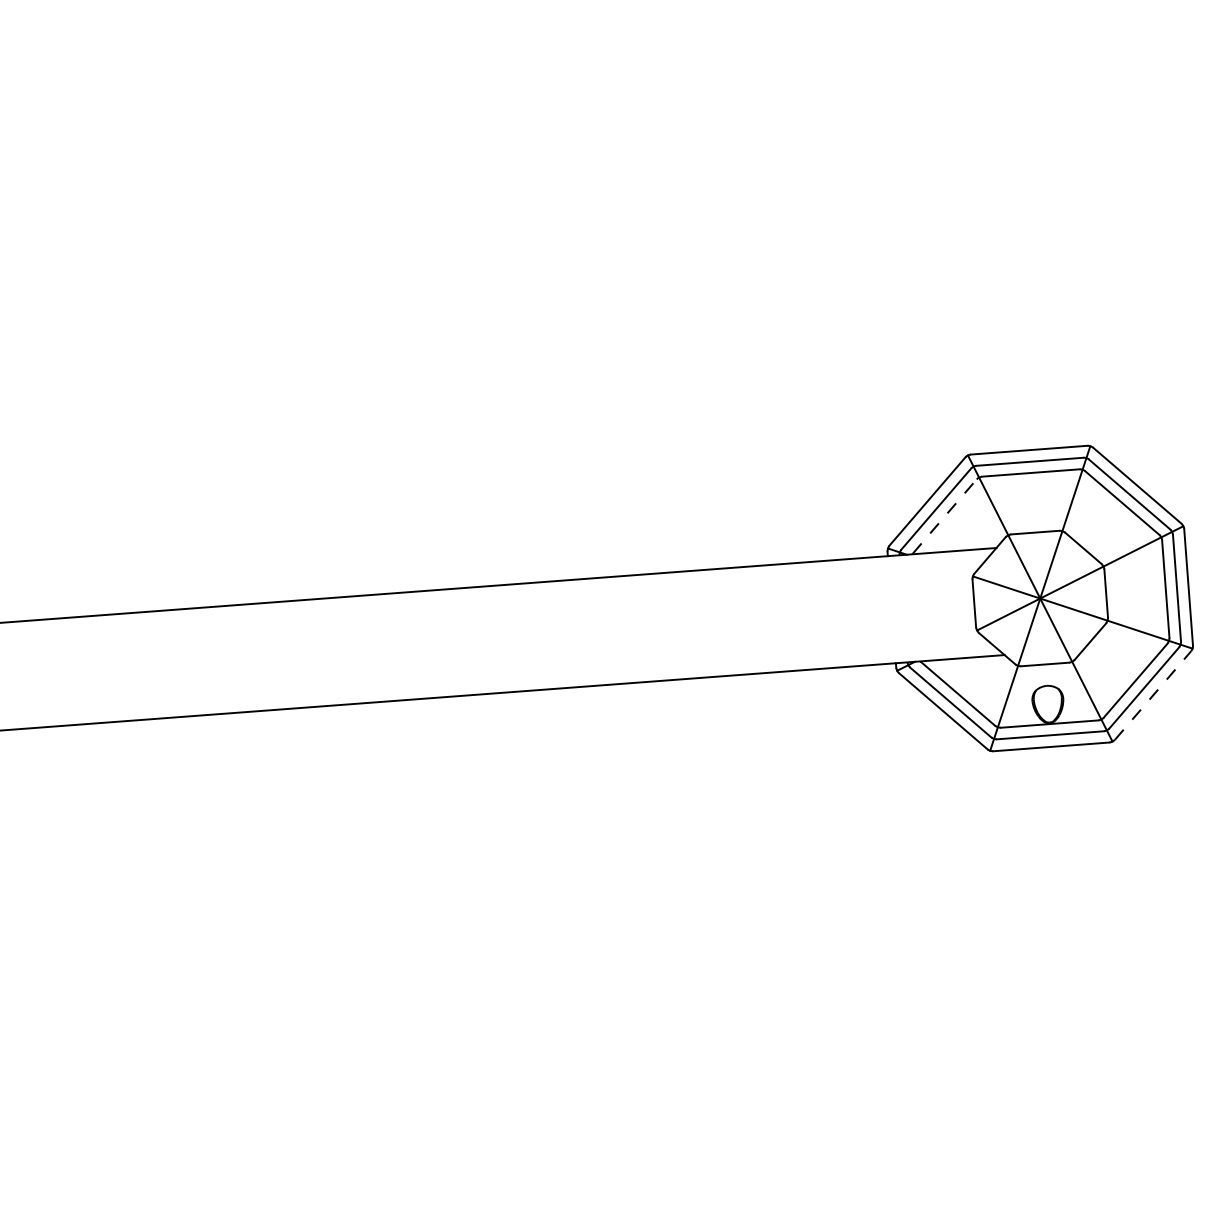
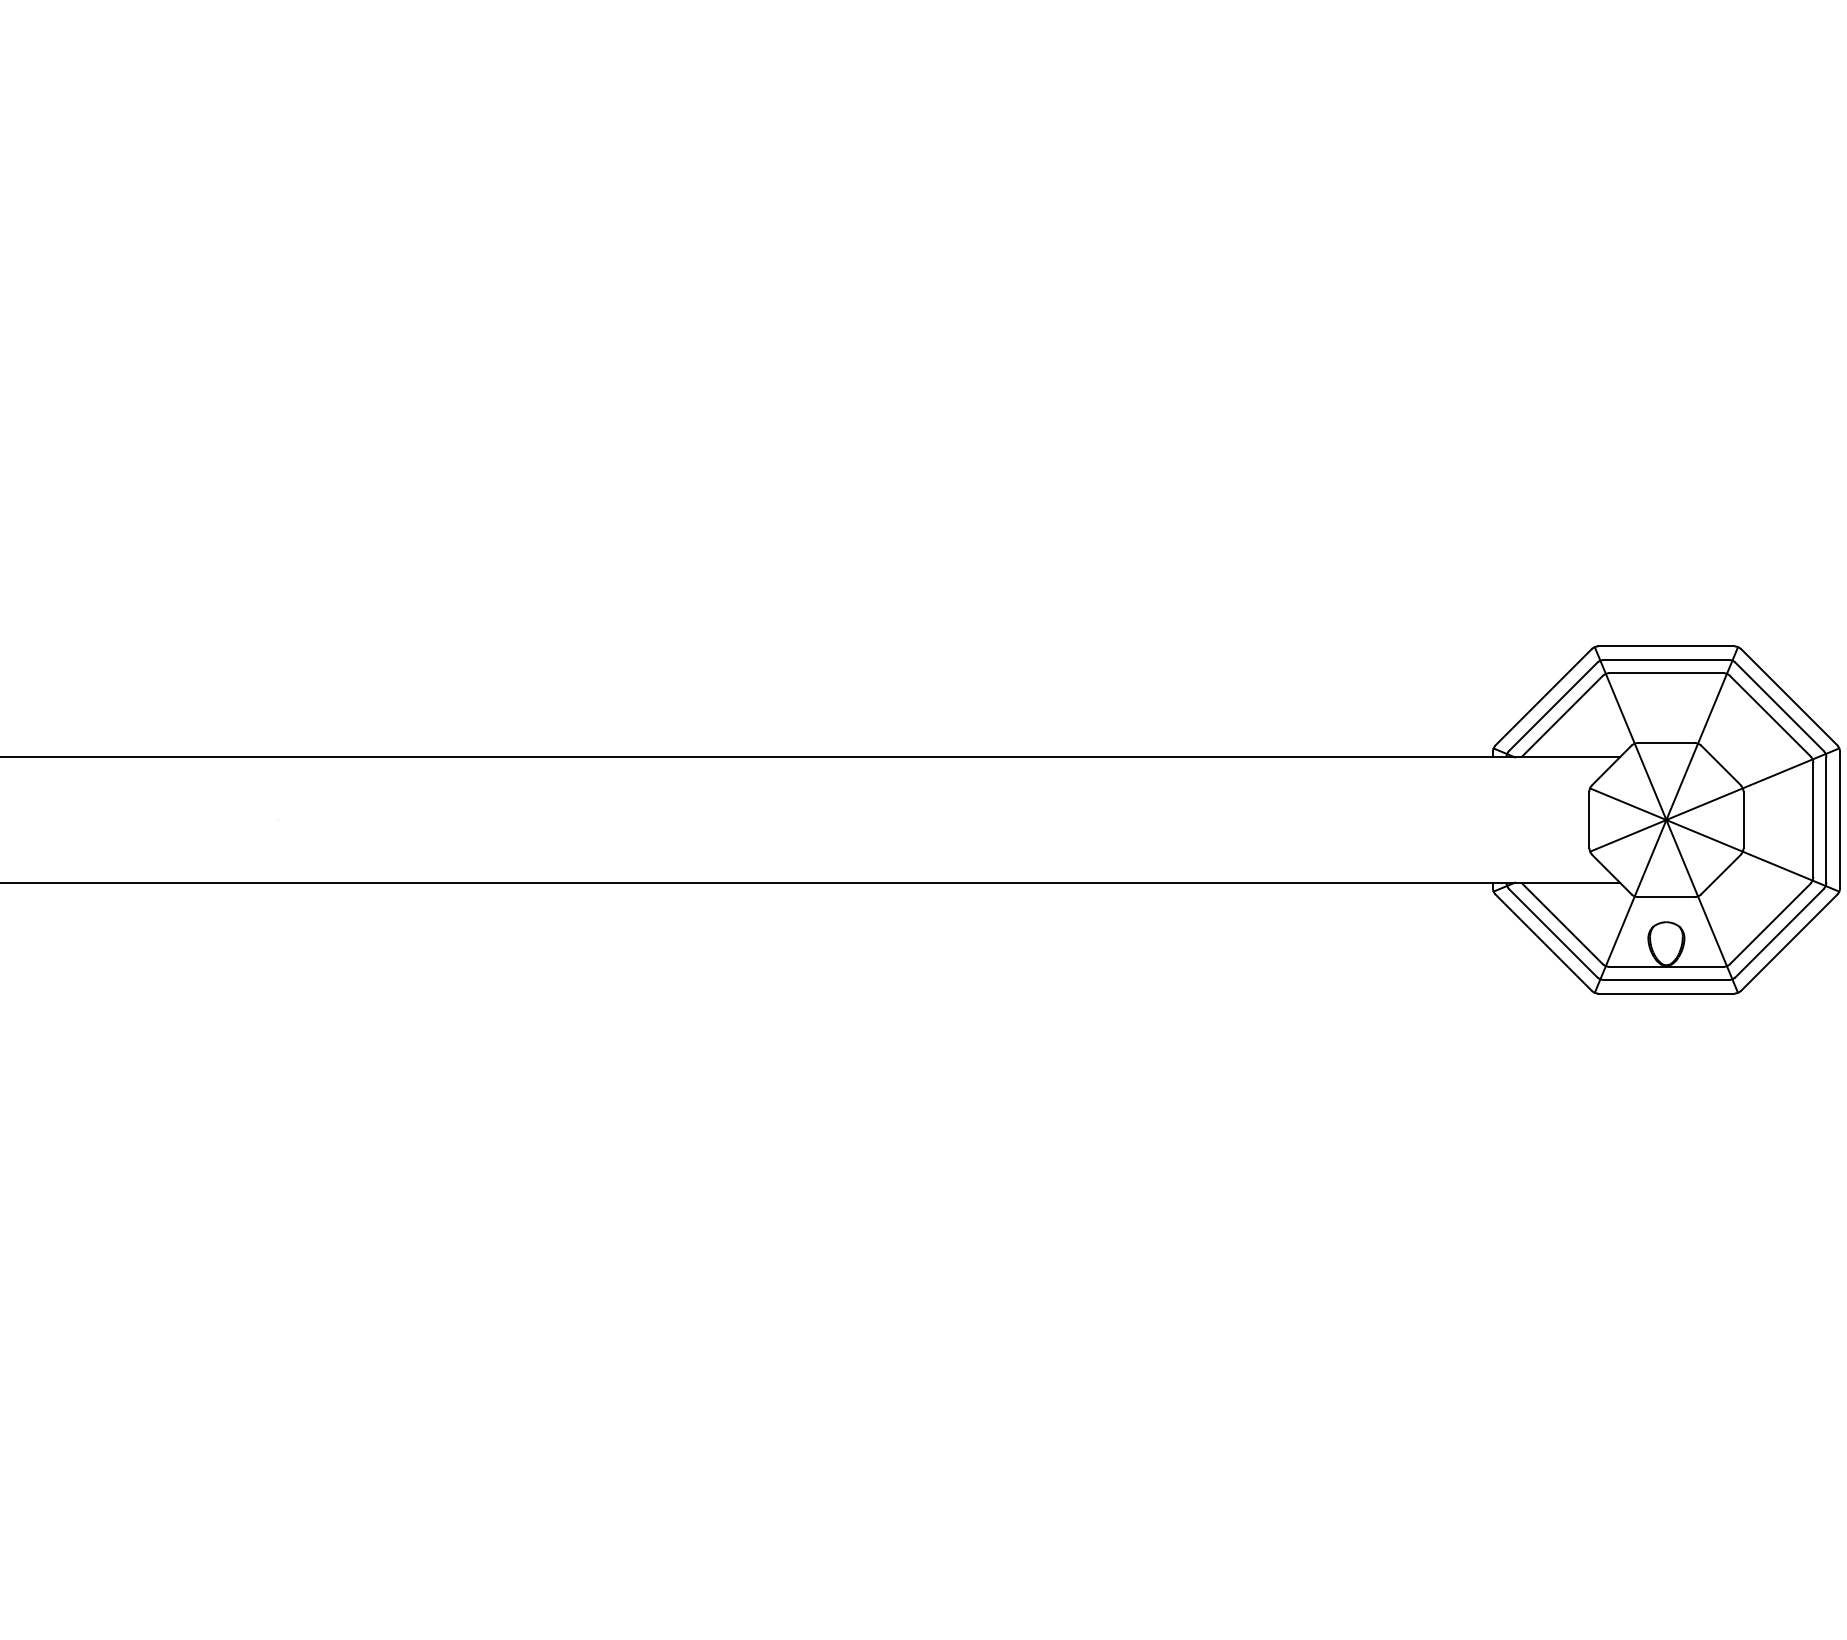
line: (944, 516) -> (1562, 716), dashed -> solid
line: (1153, 695) -> (1789, 942), dashed -> solid

